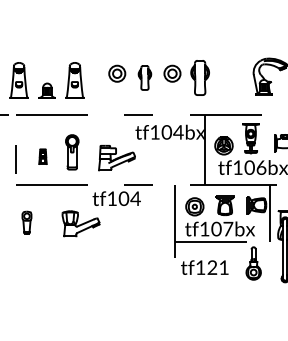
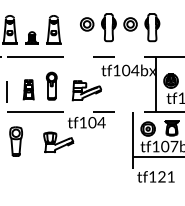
part: (144, 77) -> (108, 27), size x1.43
part: (42, 156) -> (28, 89), size x1.67
part: (26, 222) -> (15, 141), size x1.67

